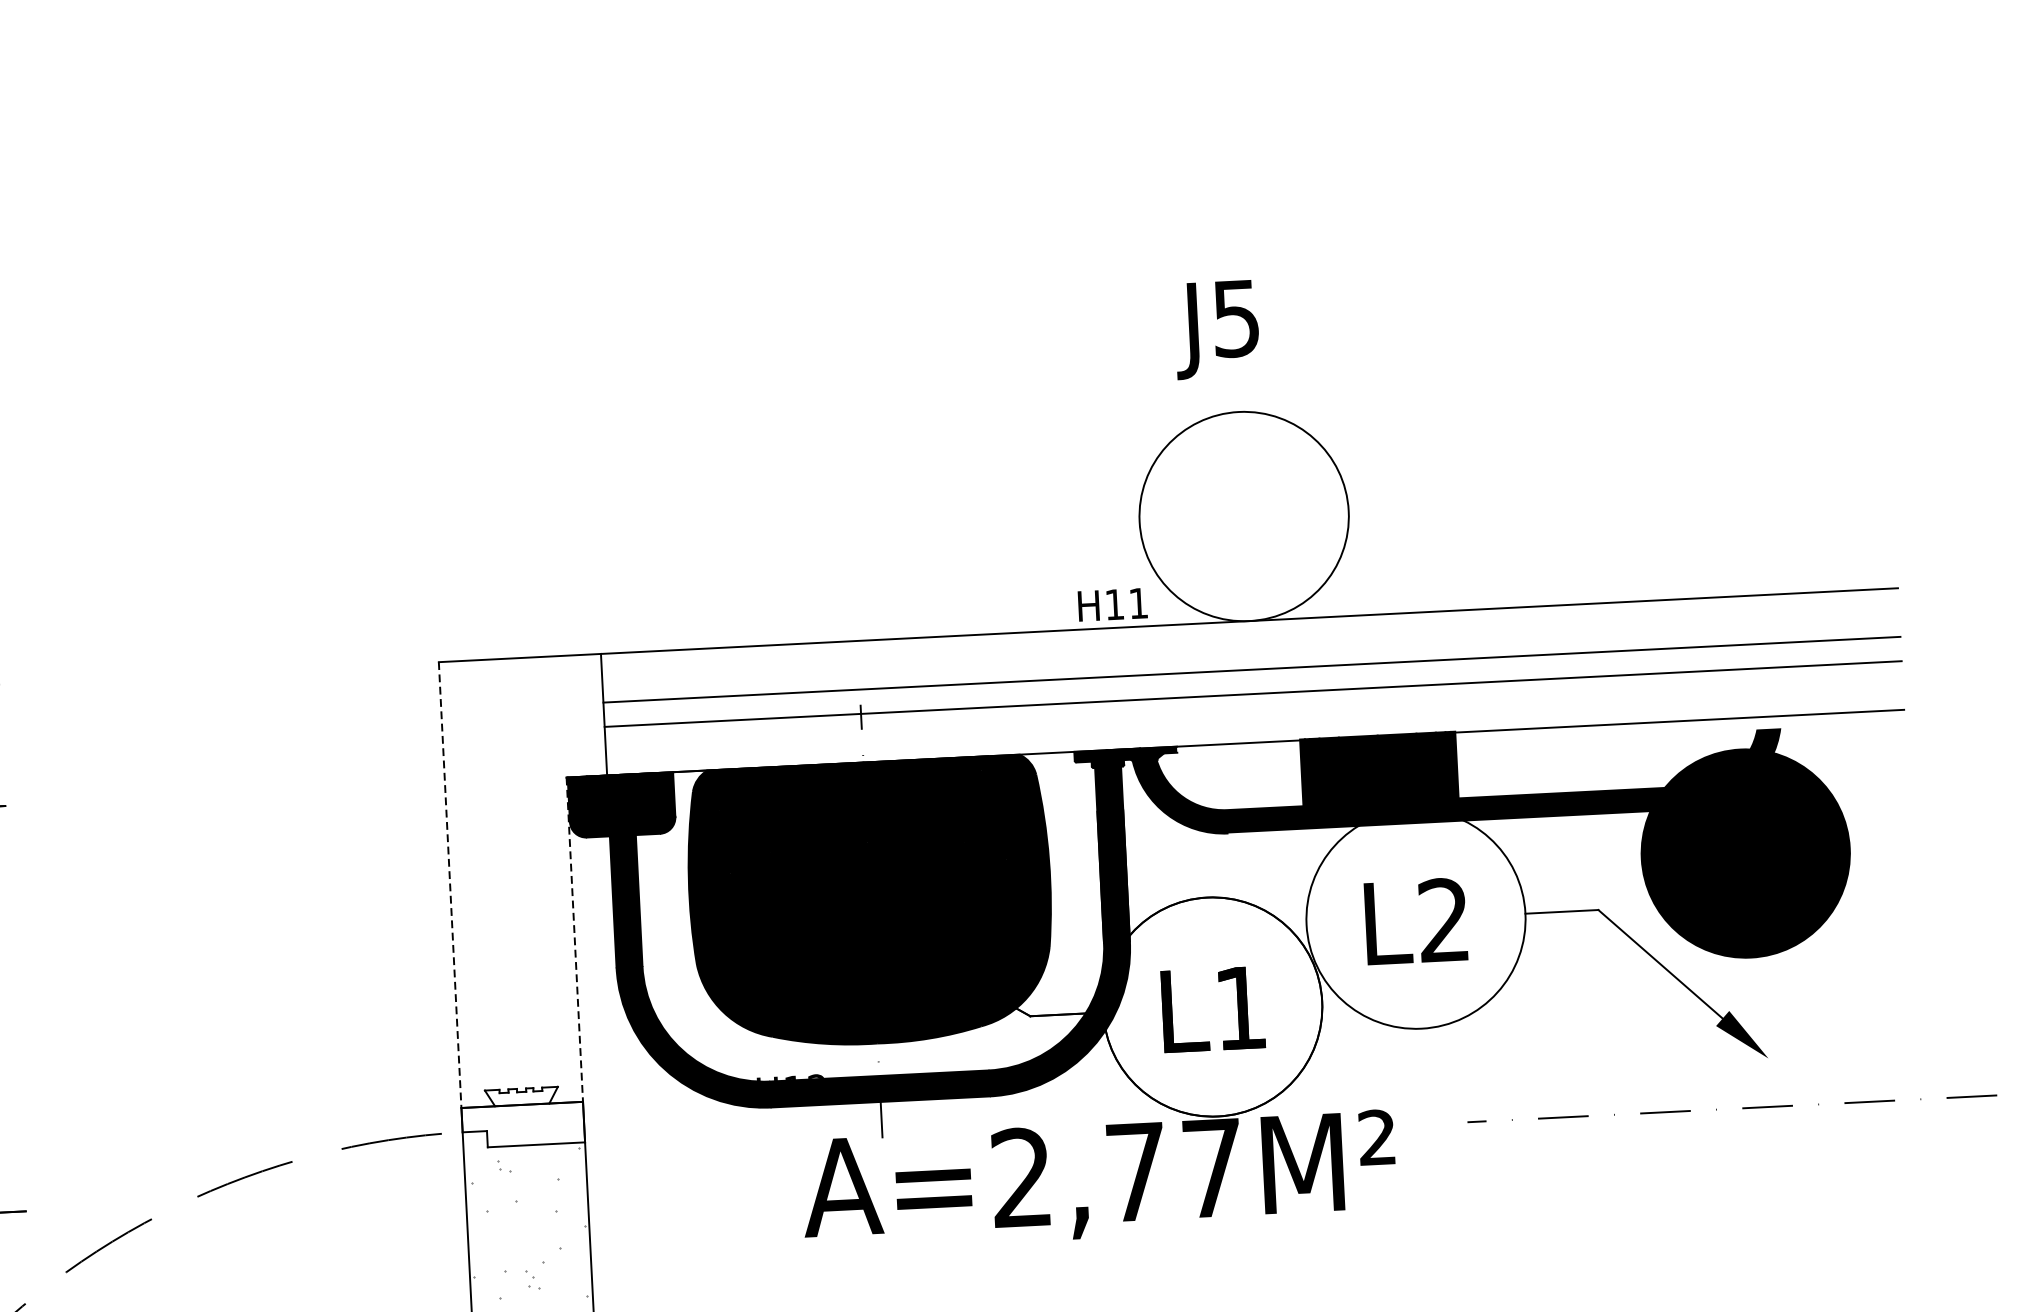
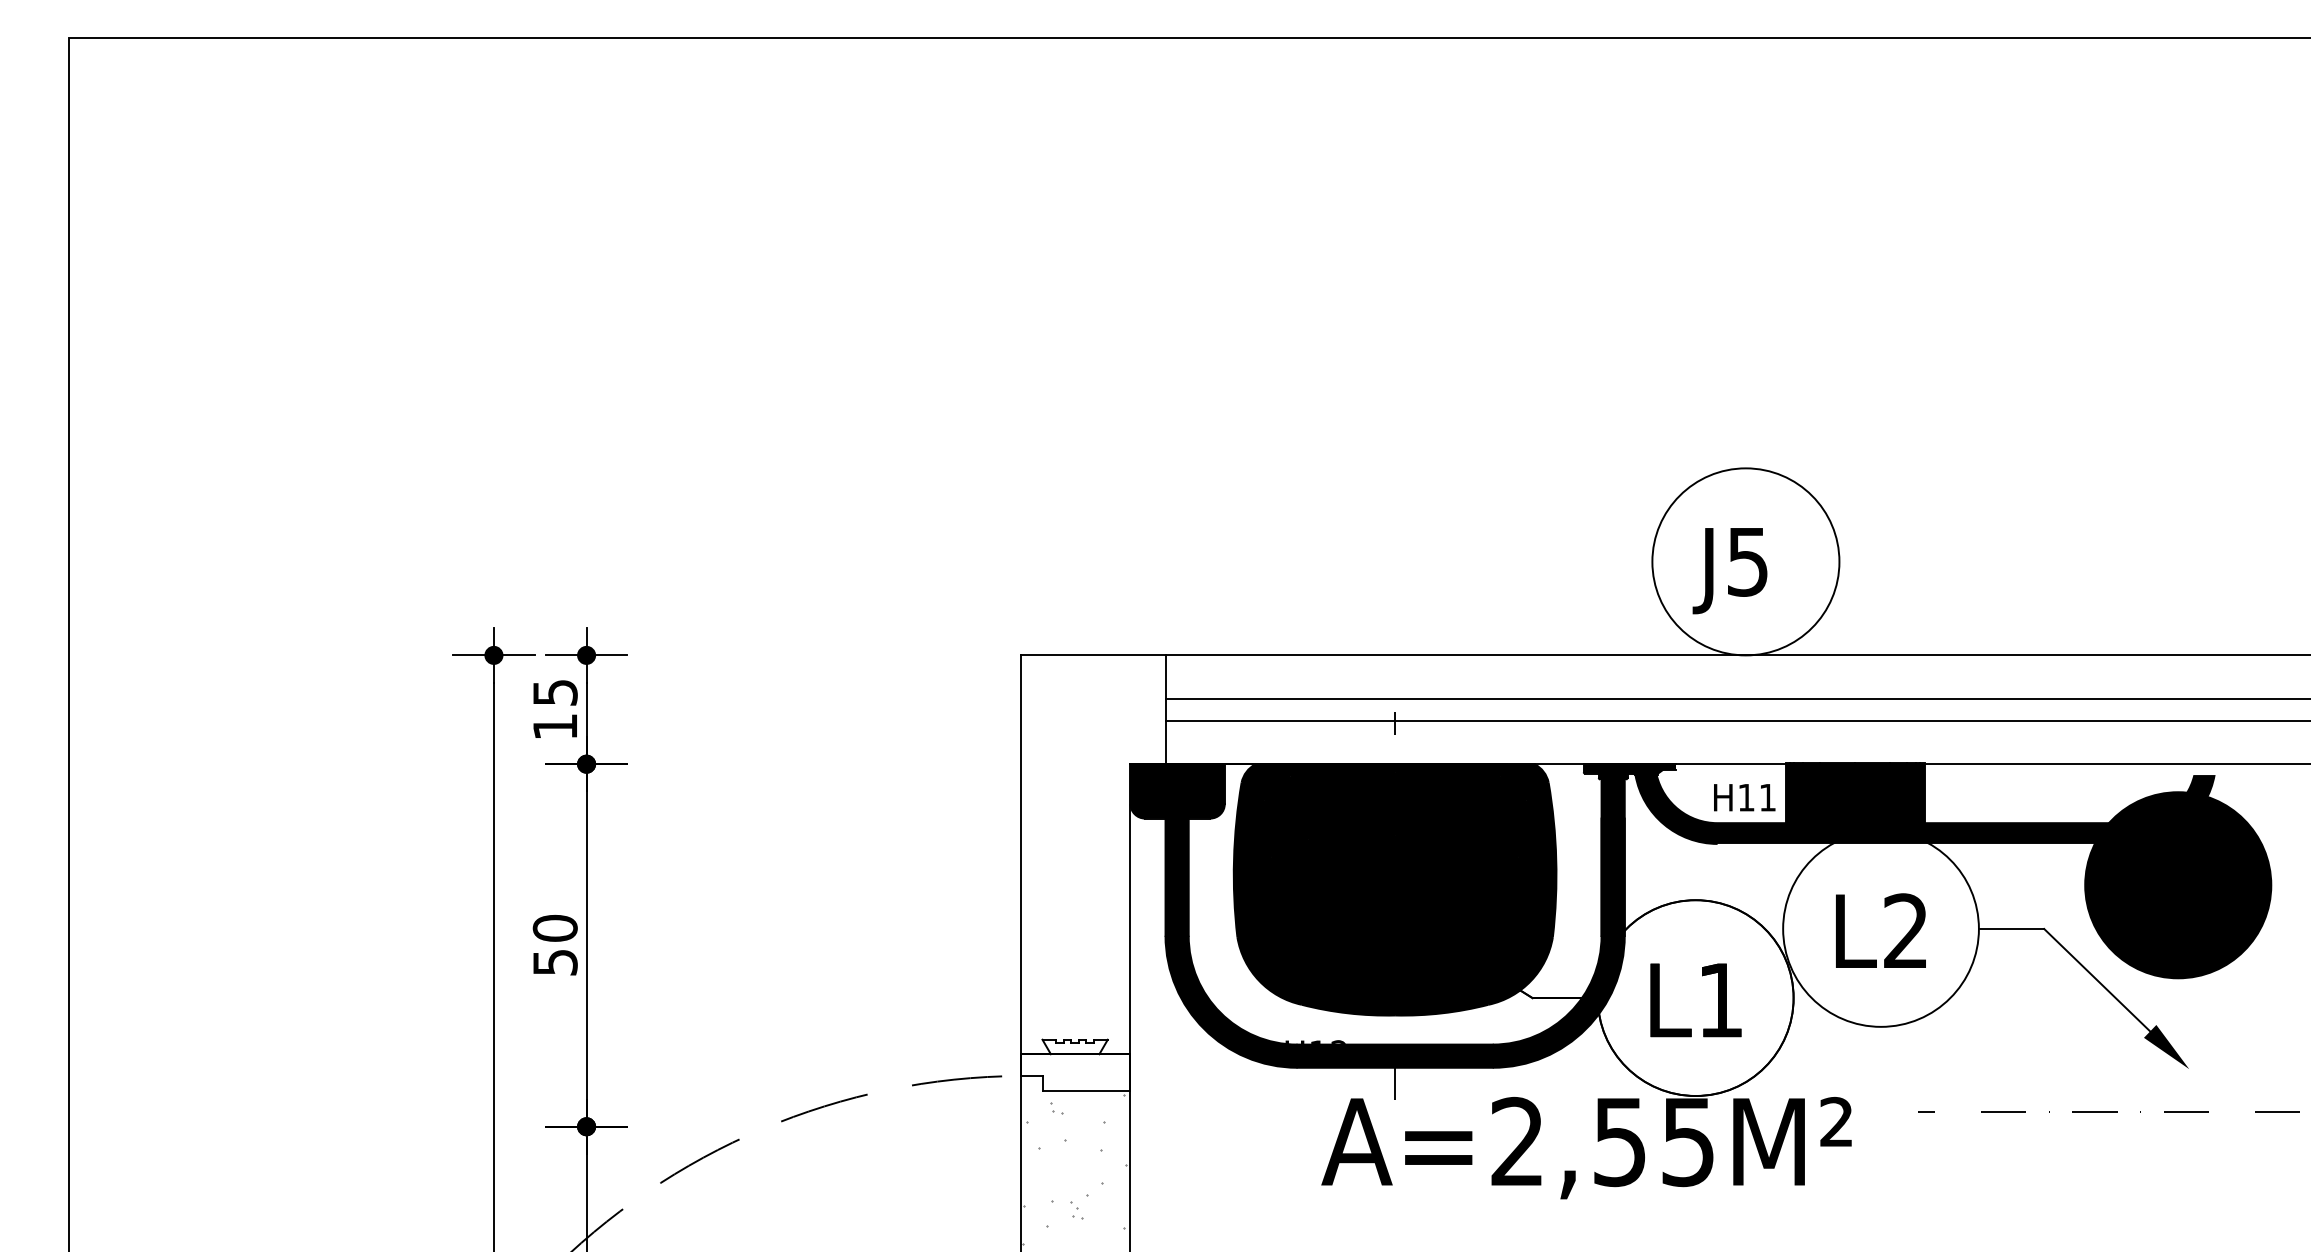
text: (1216, 330) -> (1729, 571), moved
text: (1112, 604) -> (1744, 797), moved
line: (449, 885) -> (1020, 855), dashed -> solid
line: (574, 940) -> (1129, 909), dashed -> solid
text: (1173, 1170) -> (1653, 1142), A=2,77M² -> A=2,55M²

